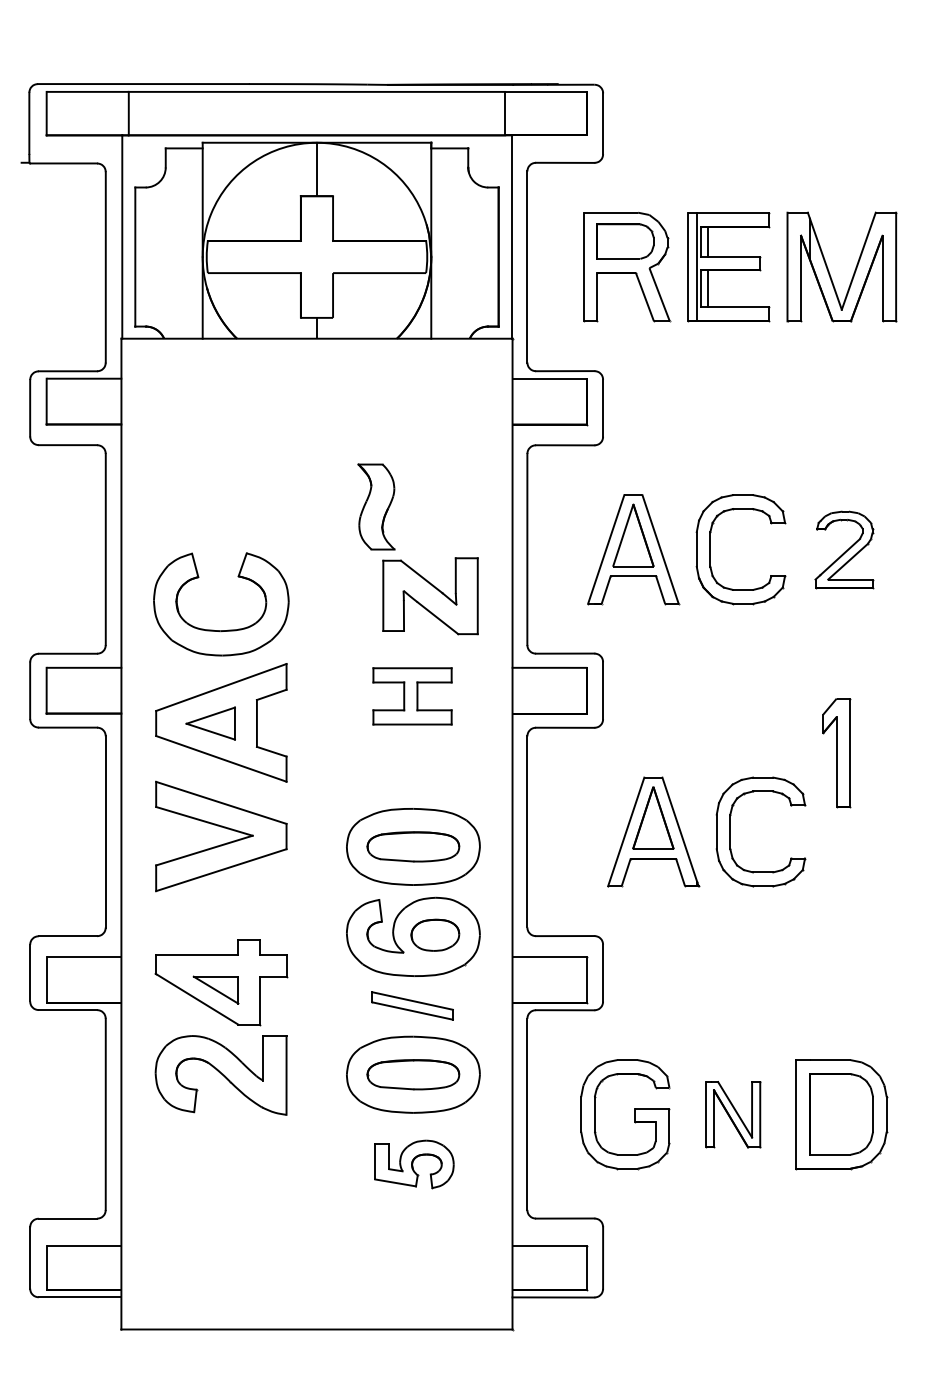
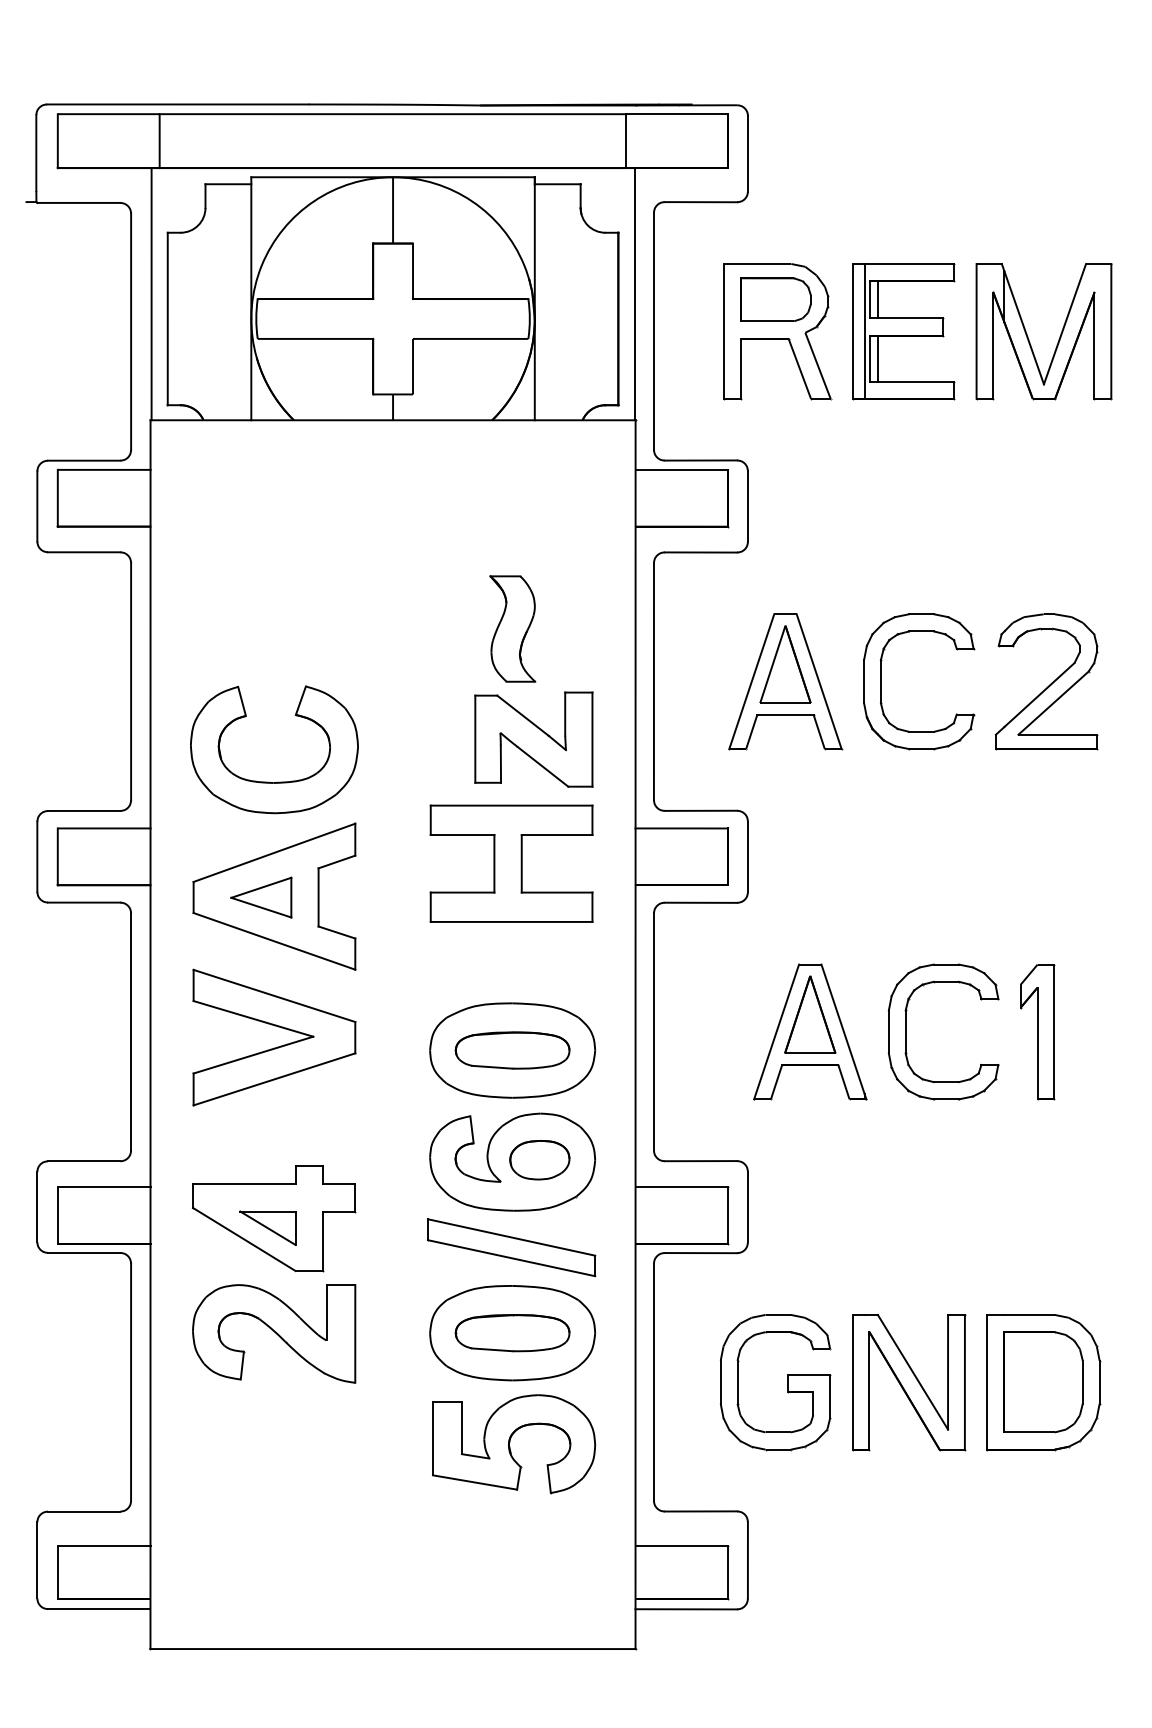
part: (376, 506) -> (512, 628), moved
part: (844, 549) -> (1047, 681), size x1.43
part: (412, 696) -> (511, 864), size x1.67
part: (836, 753) -> (1037, 1032), moved
part: (412, 1005) -> (511, 1247), size x1.67
part: (733, 1114) -> (909, 1382), size x1.67
part: (414, 1164) -> (513, 1444), size x1.67

